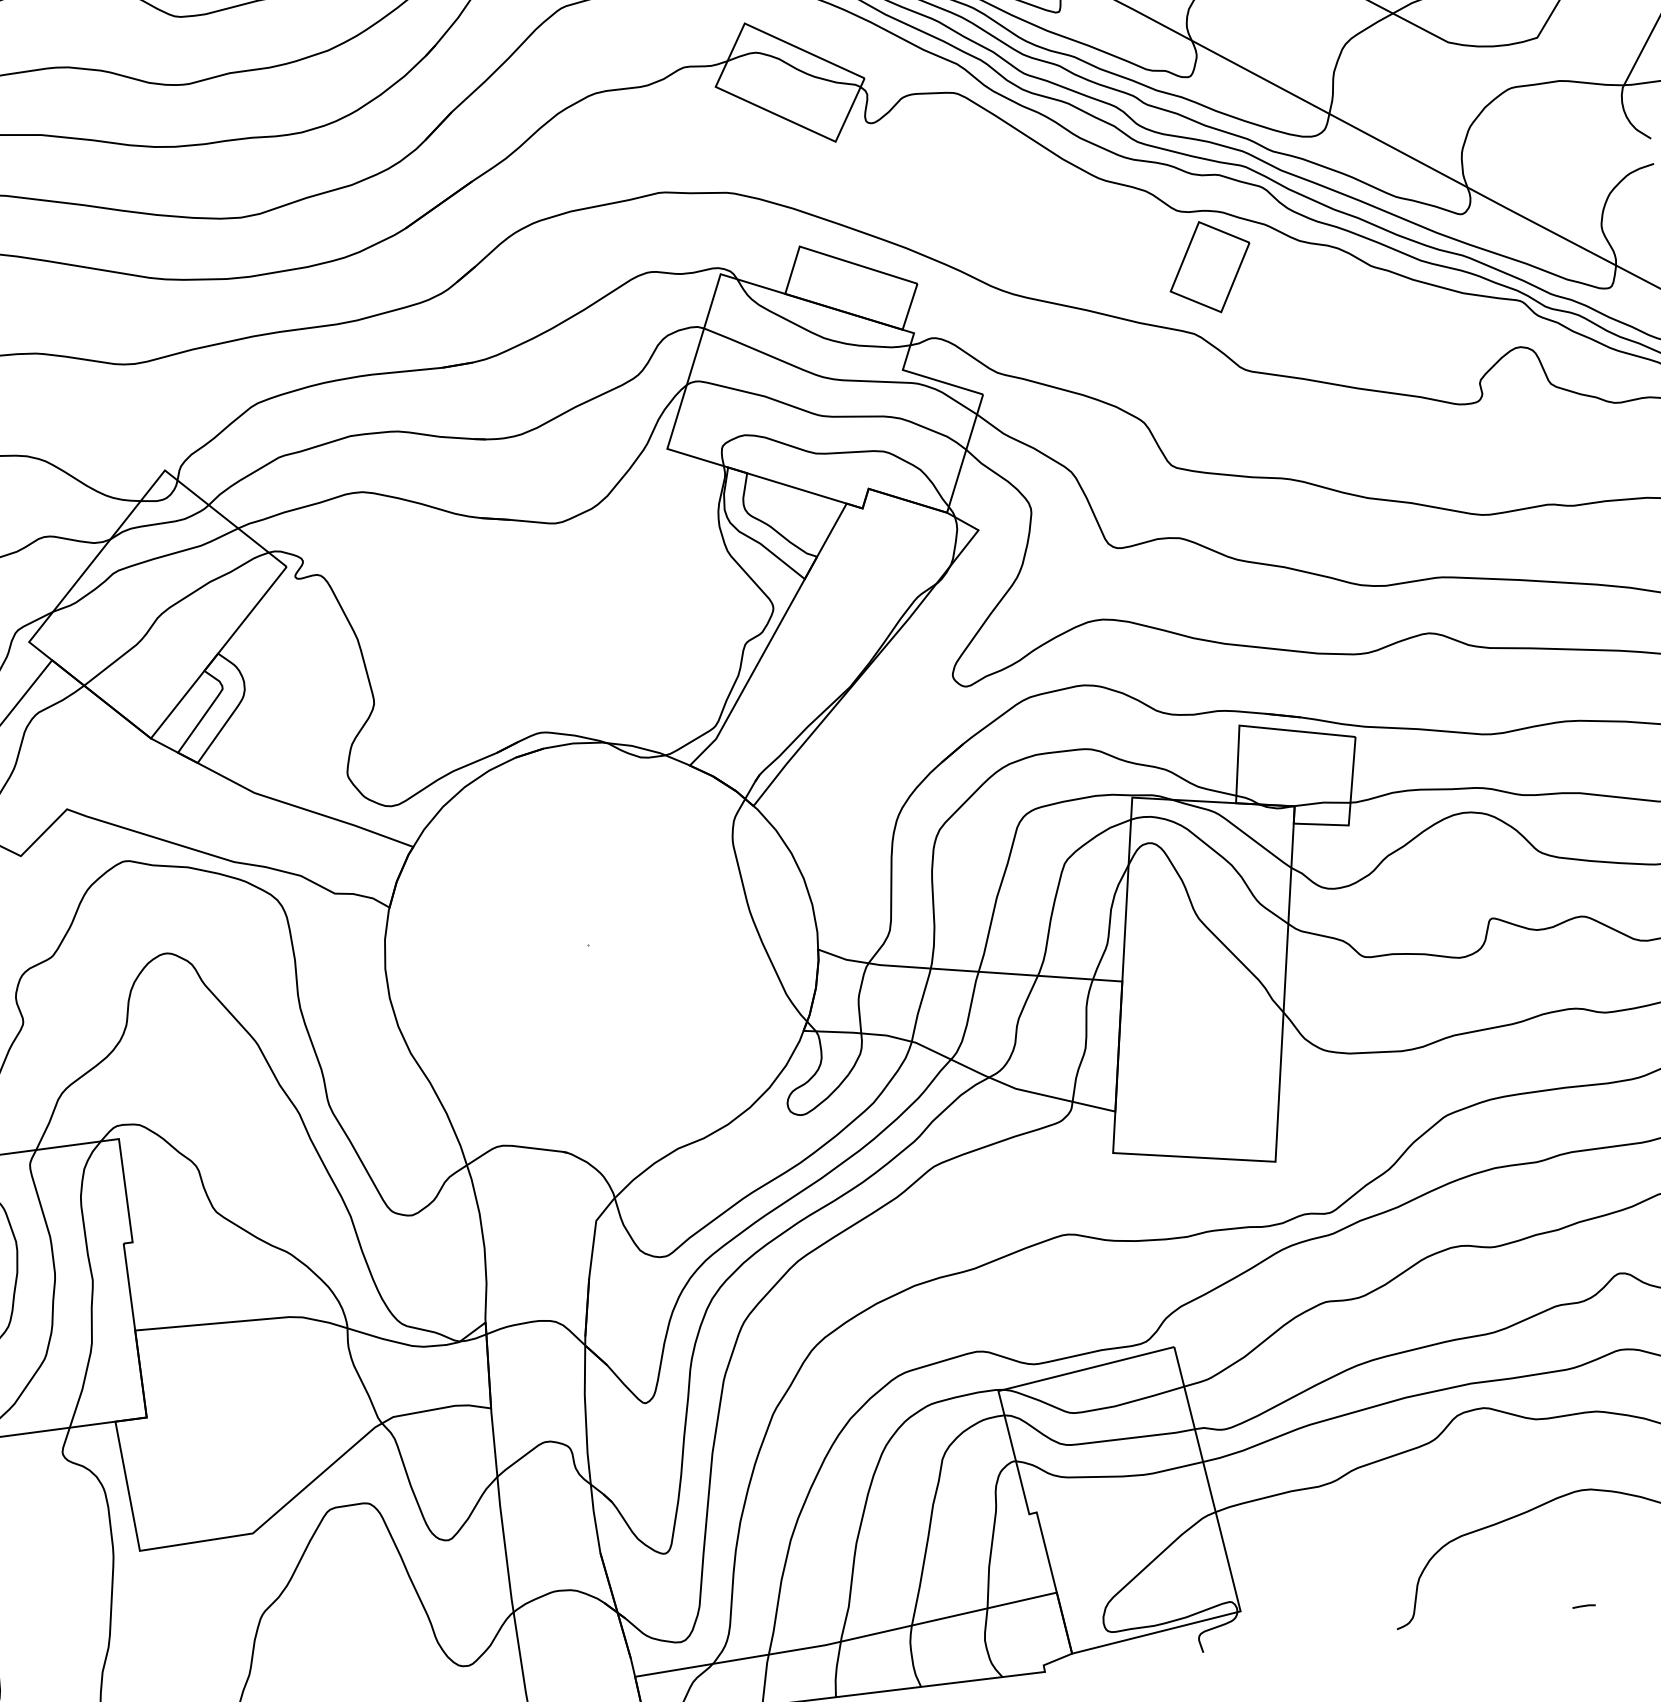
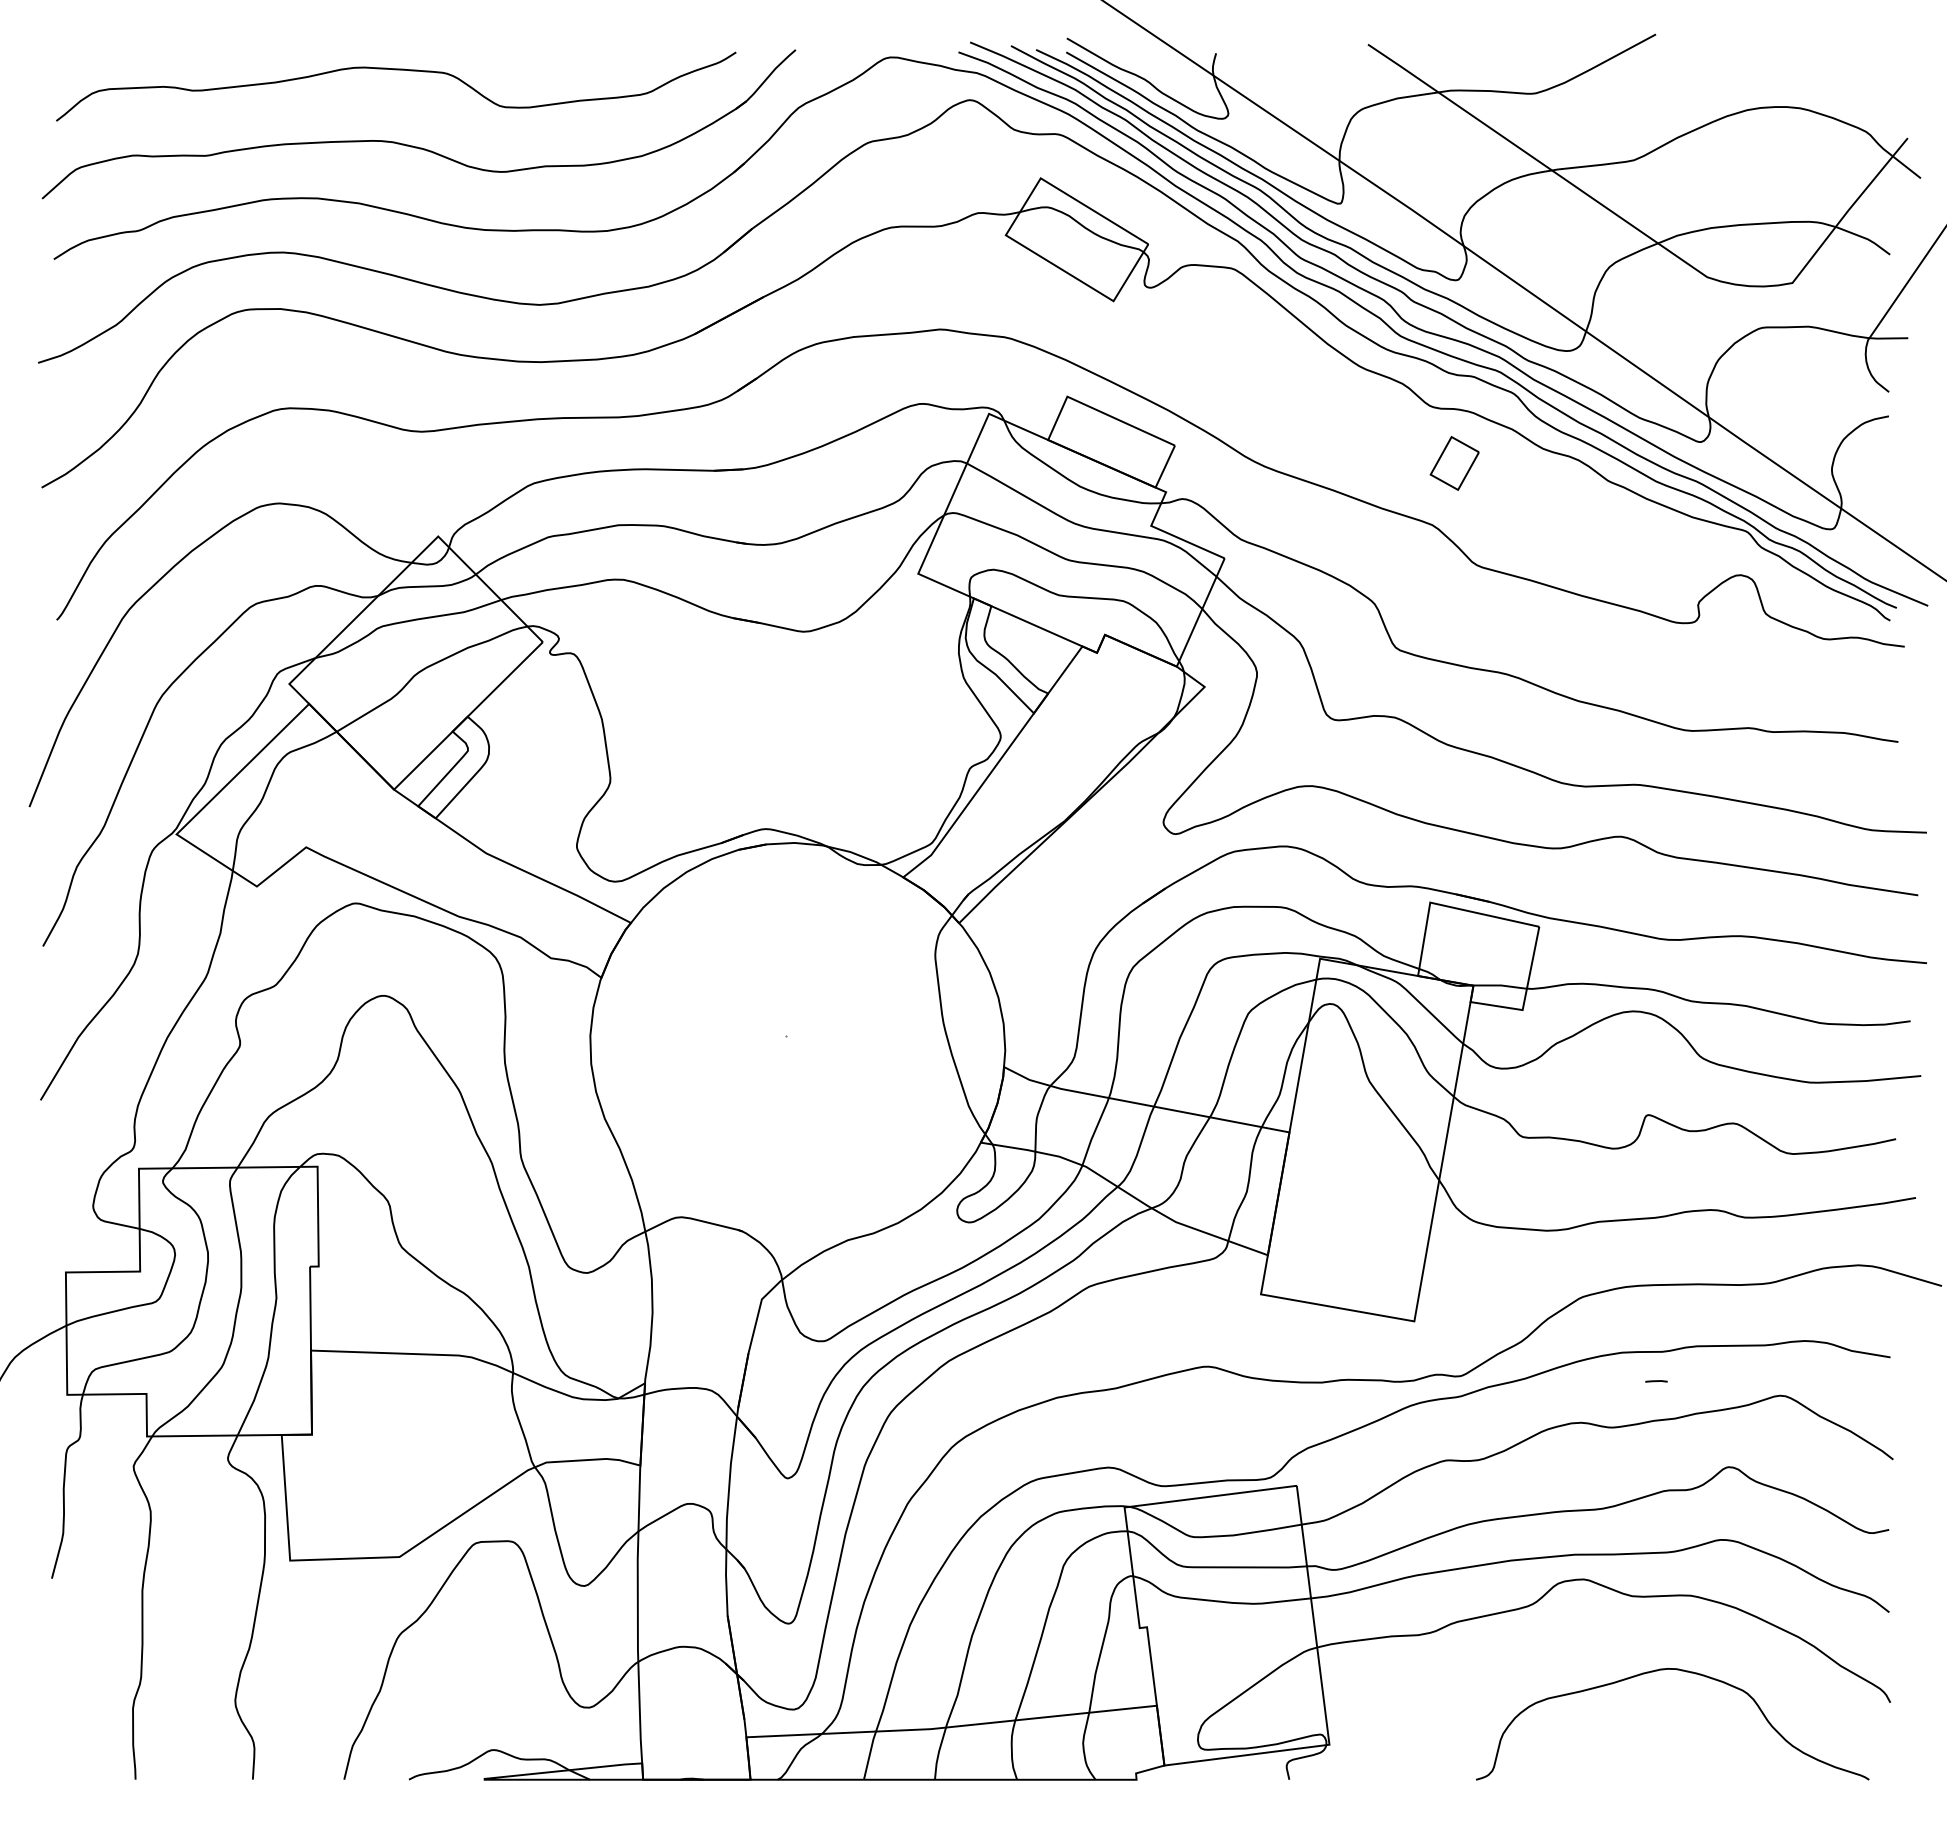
part: (1209, 267) -> (1454, 463), size x0.6
line: (1584, 1606) -> (1656, 1381), moved

